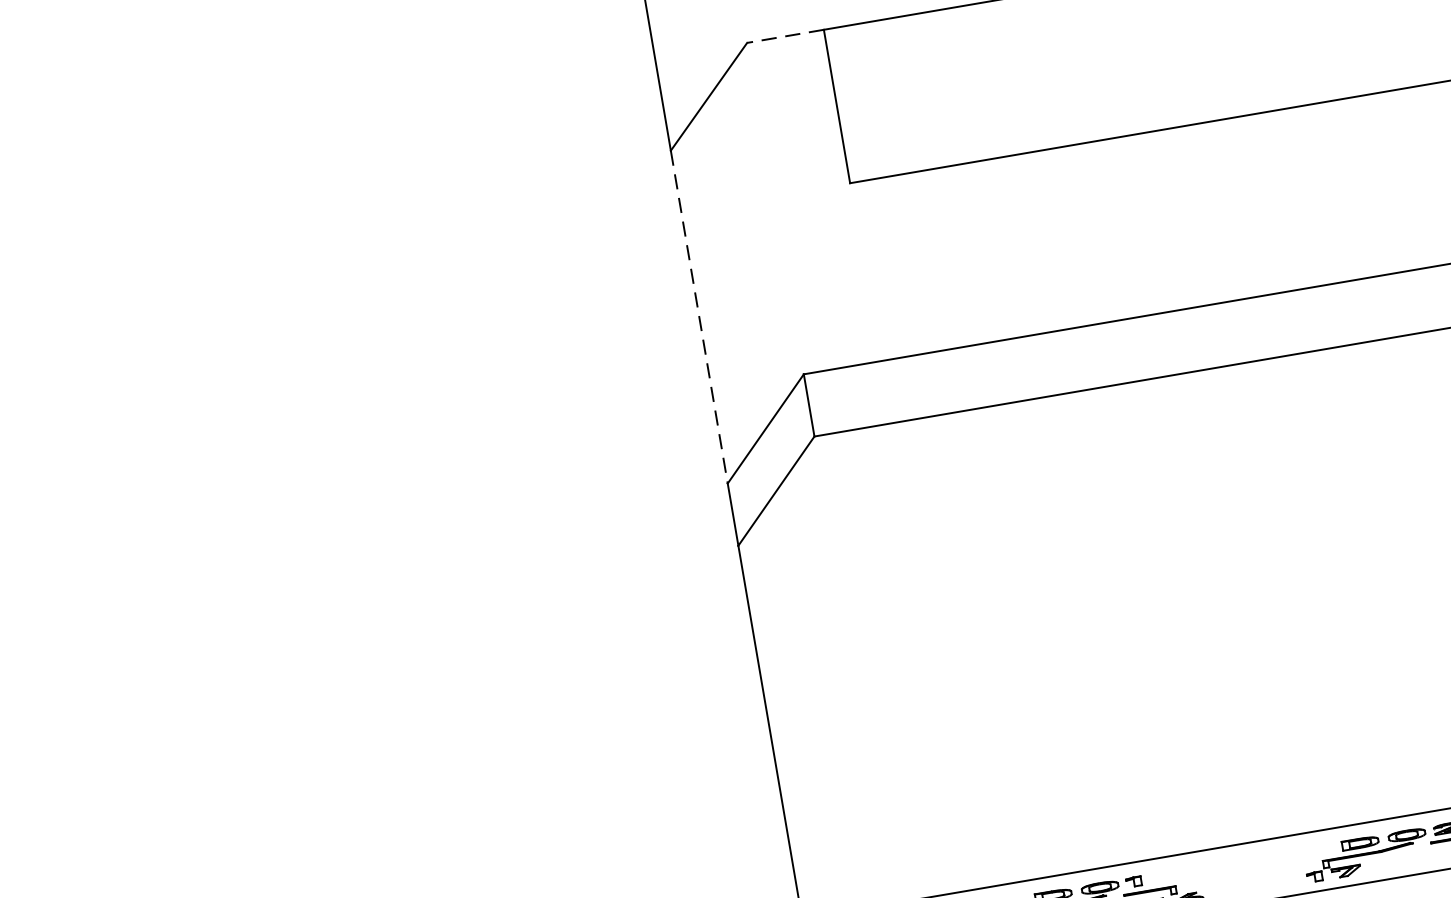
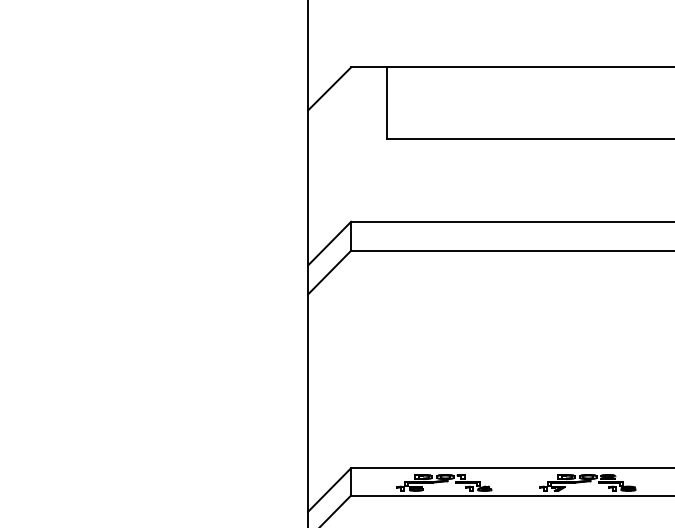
line: (784, 36) -> (368, 67), dashed -> solid
line: (700, 318) -> (308, 188), dashed -> solid

